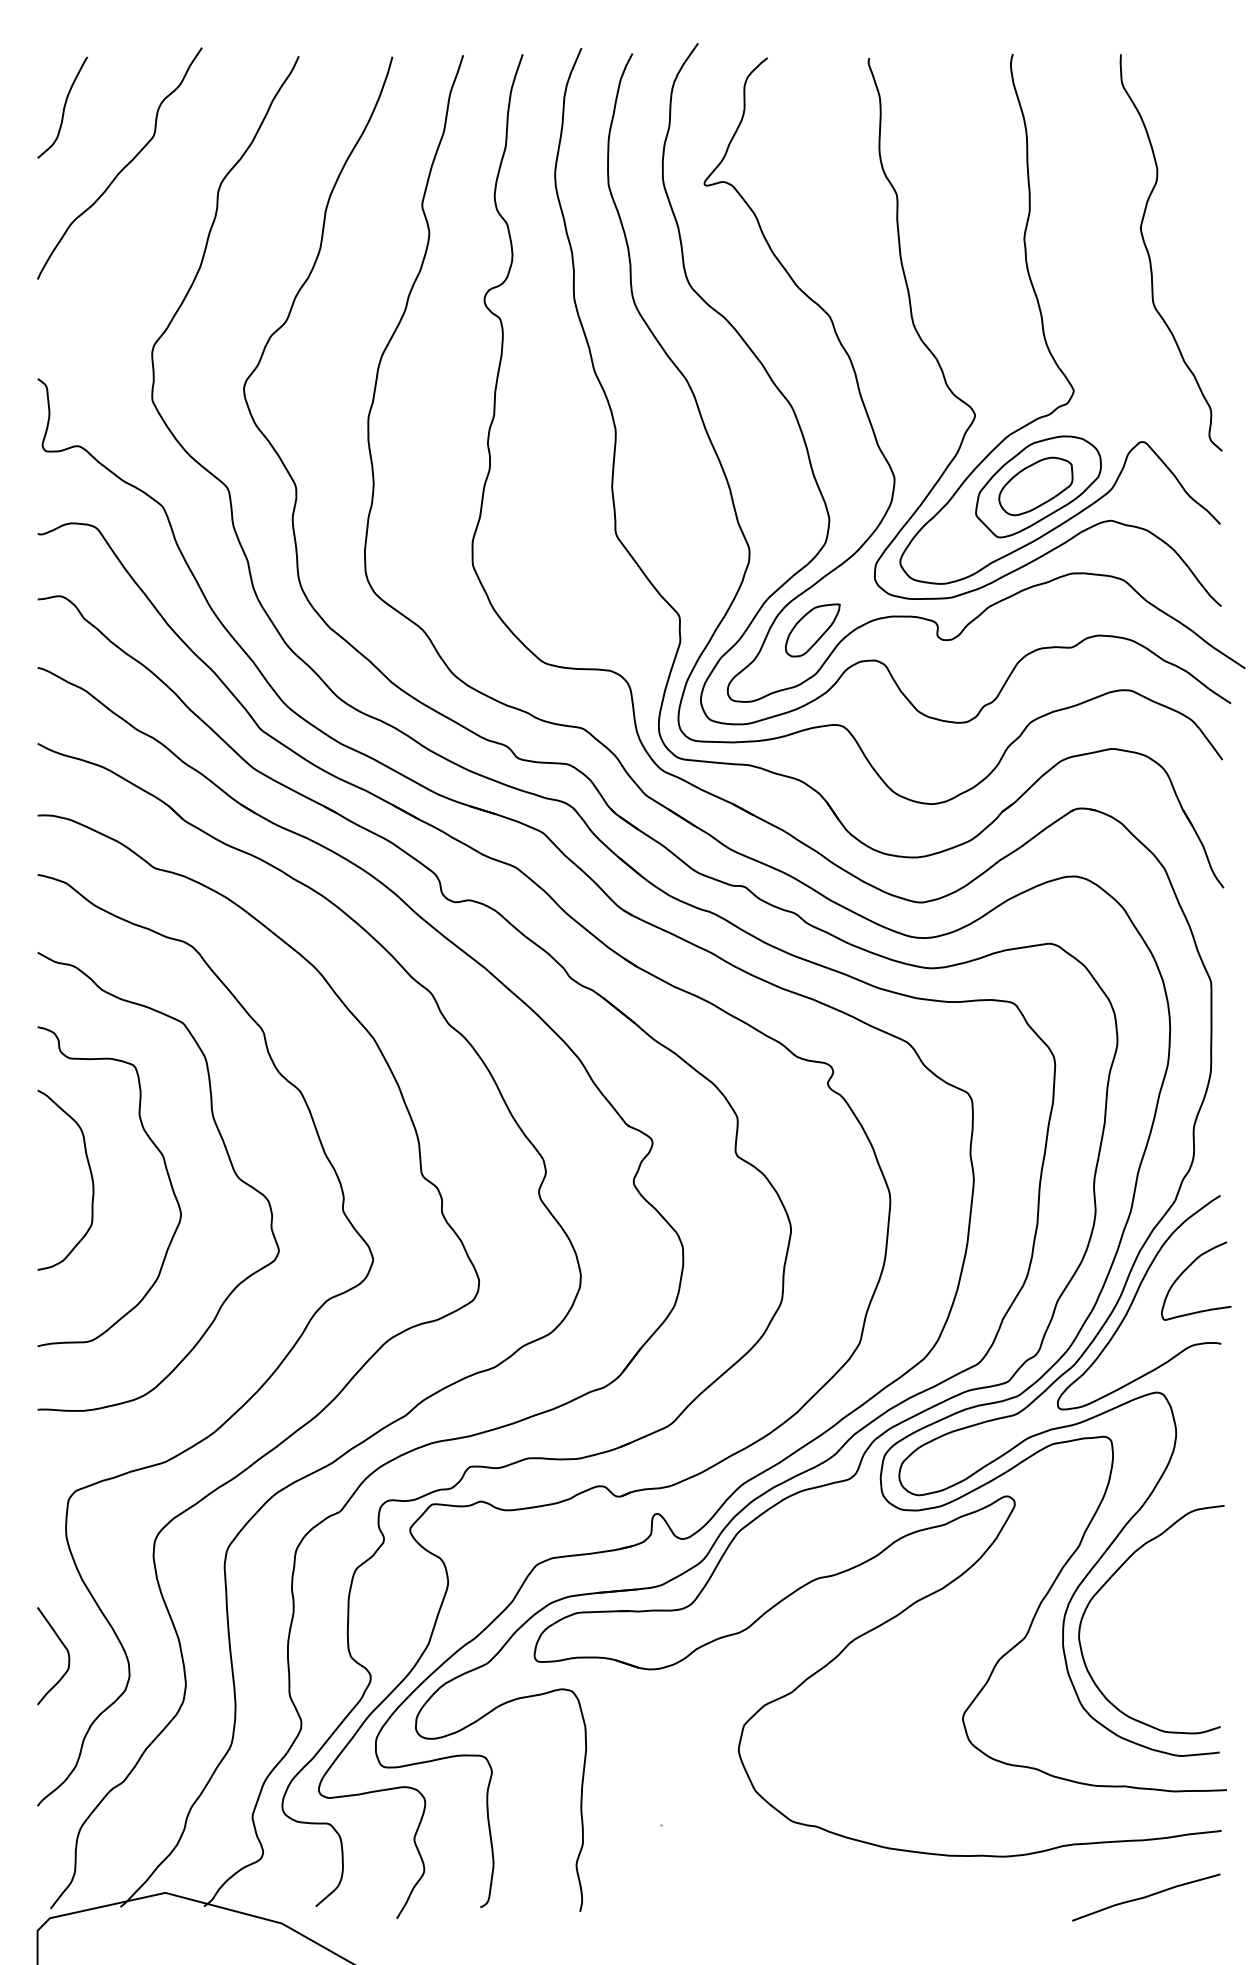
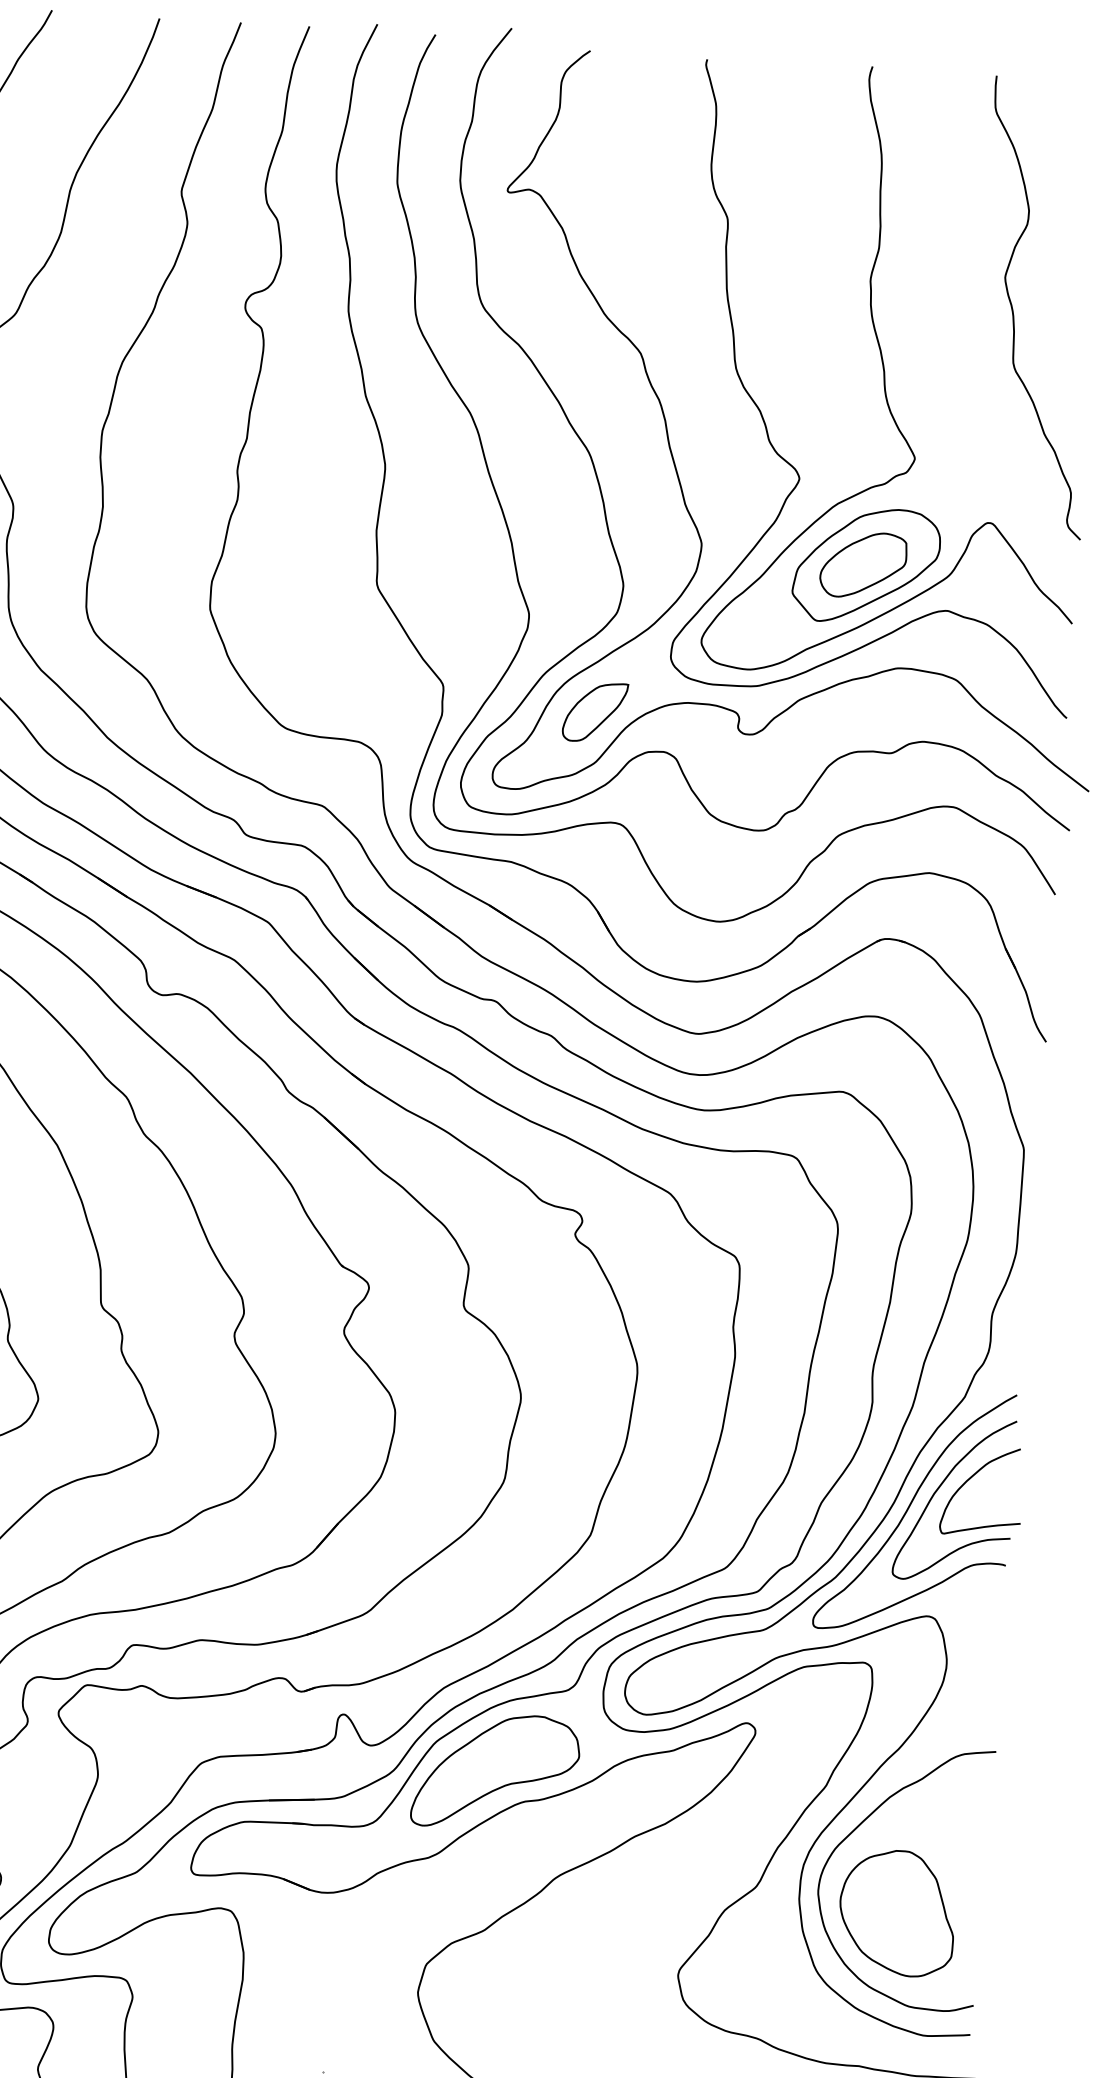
curve: (1160, 1279) -> (941, 1486), added
part: (792, 1553) -> (495, 1771), added
part: (1148, 1651) -> (896, 1913), added

